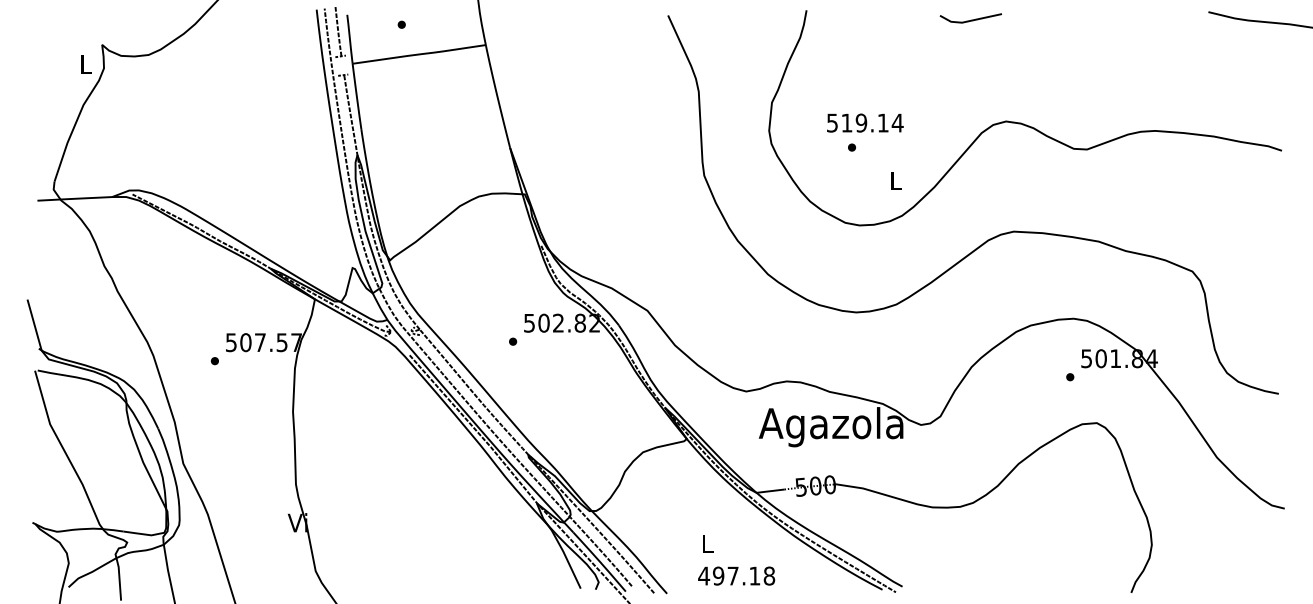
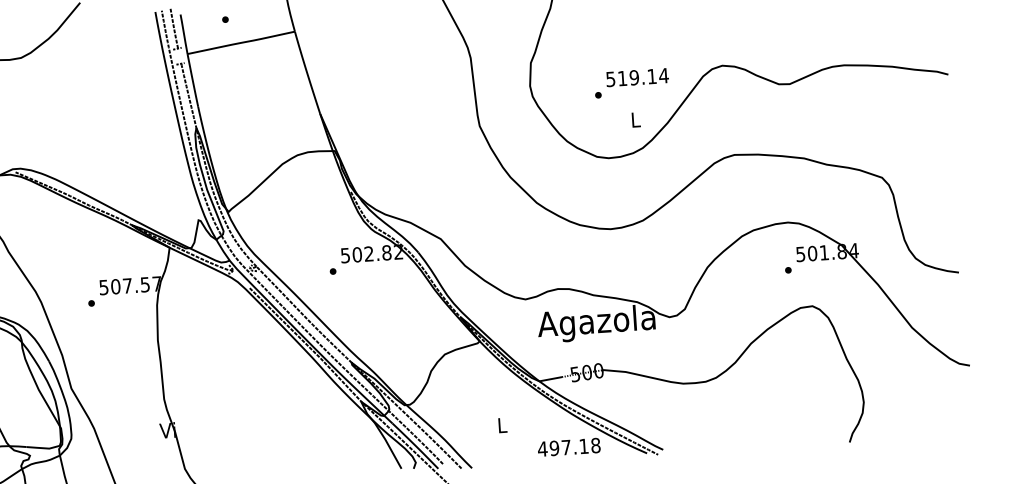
text: (865, 122) -> (637, 77), moved
text: (736, 575) -> (569, 446), moved

